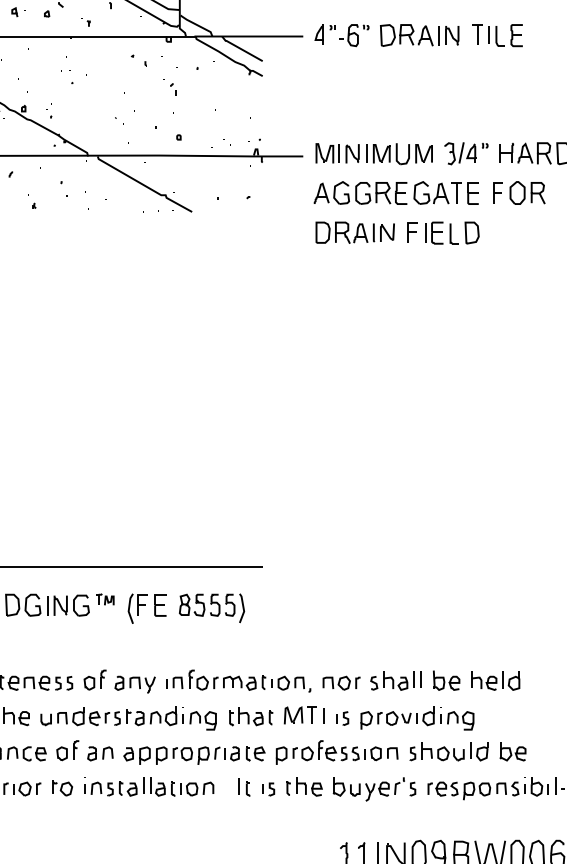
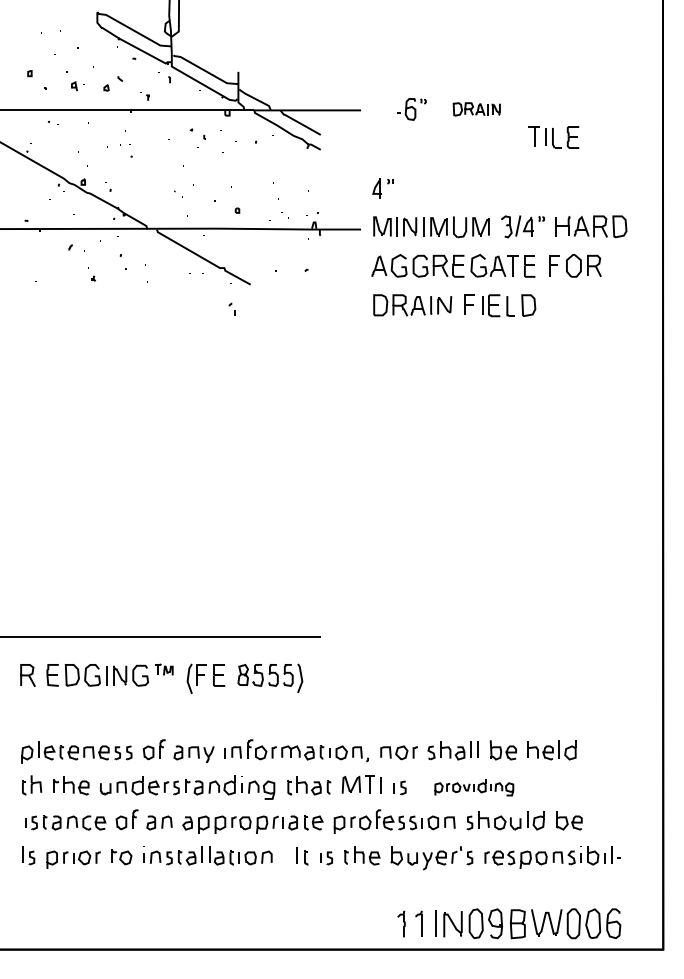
part: (324, 34) -> (382, 188), moved
part: (419, 35) -> (476, 109), size x0.6
part: (497, 35) -> (553, 137), moved
part: (172, 88) -> (231, 308), moved
part: (416, 718) -> (473, 787), size x0.7

